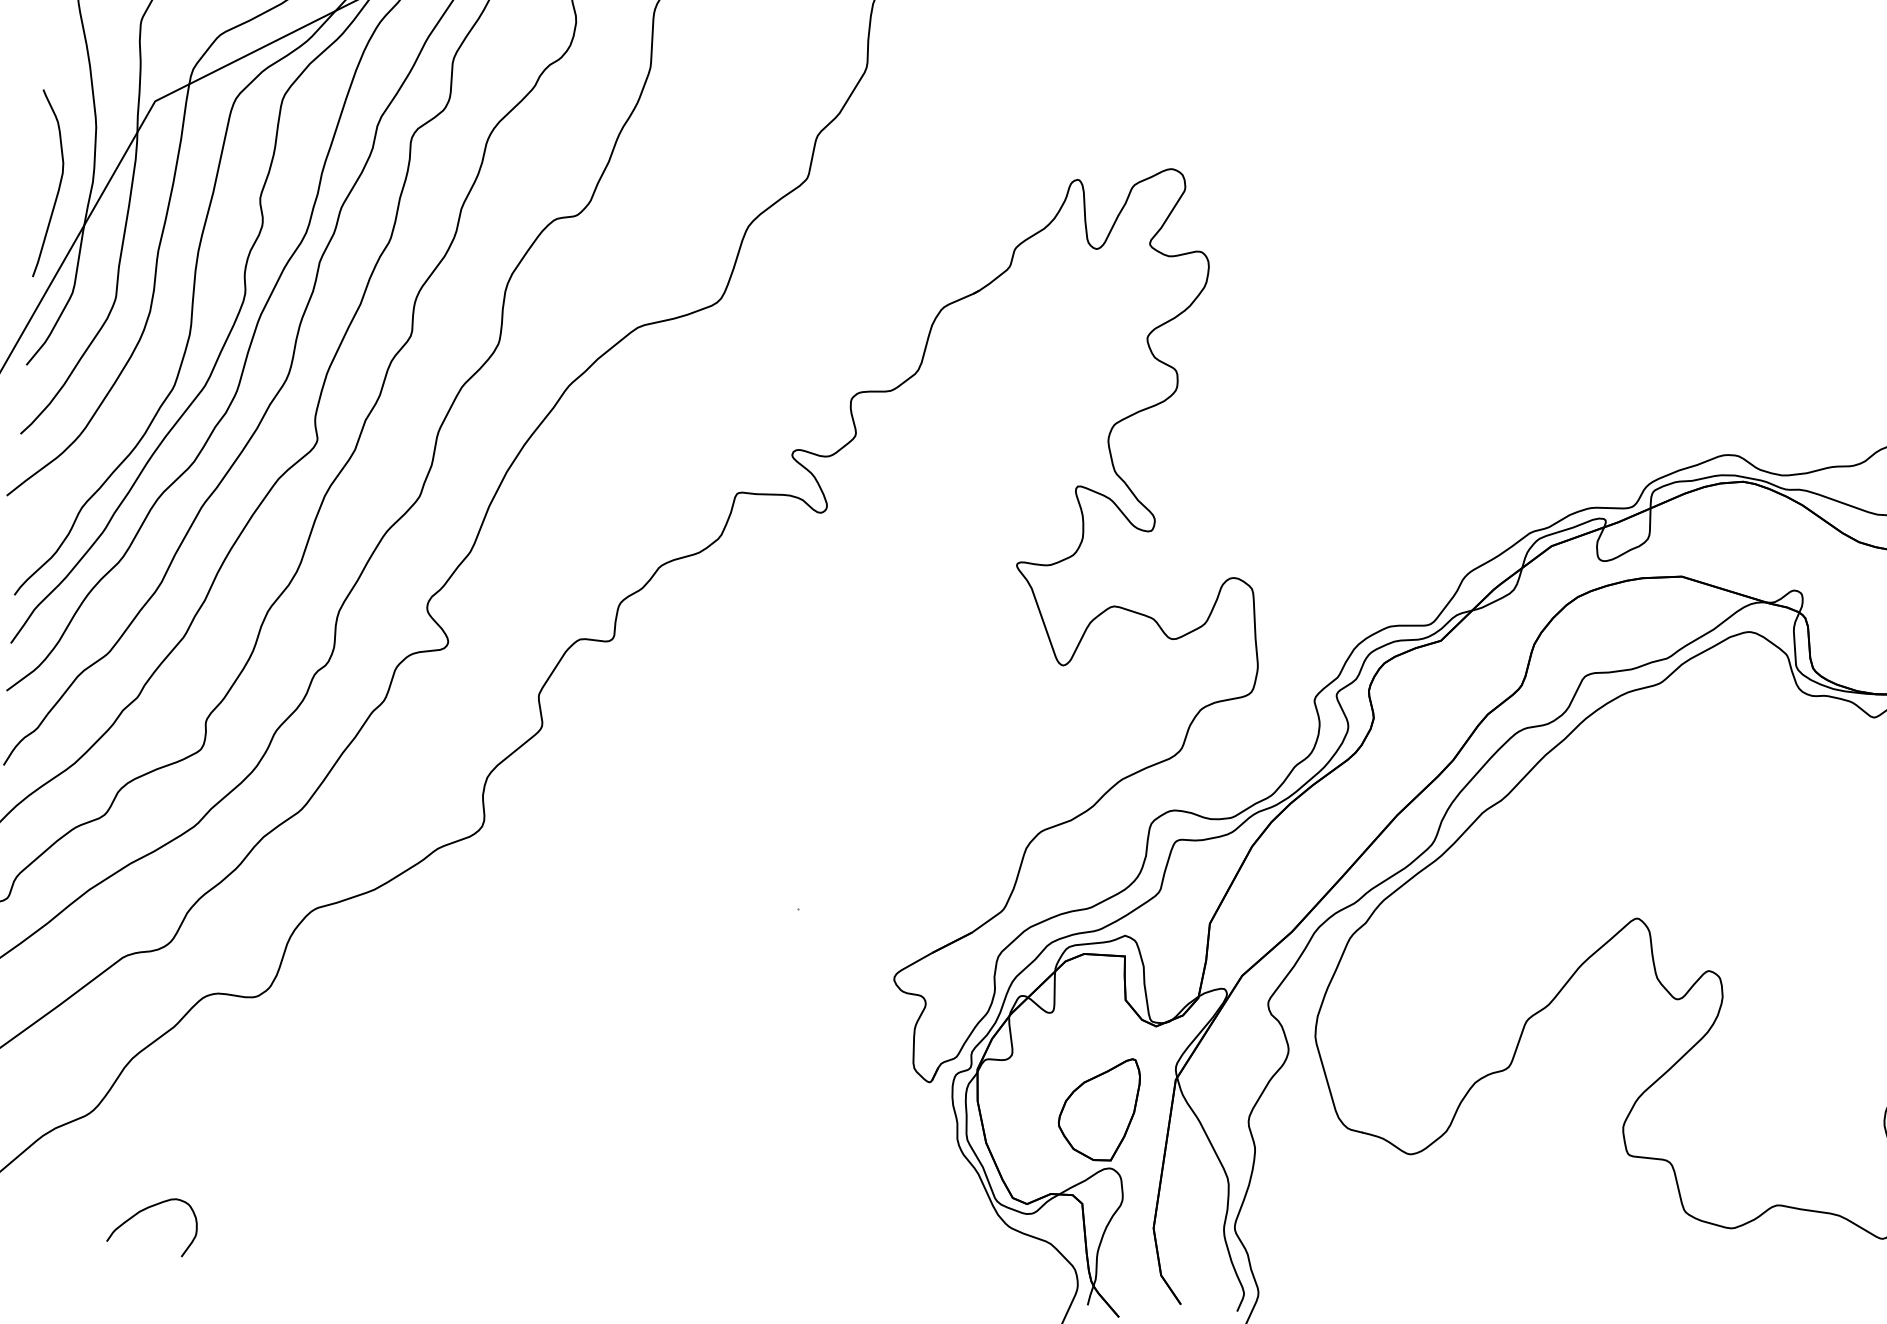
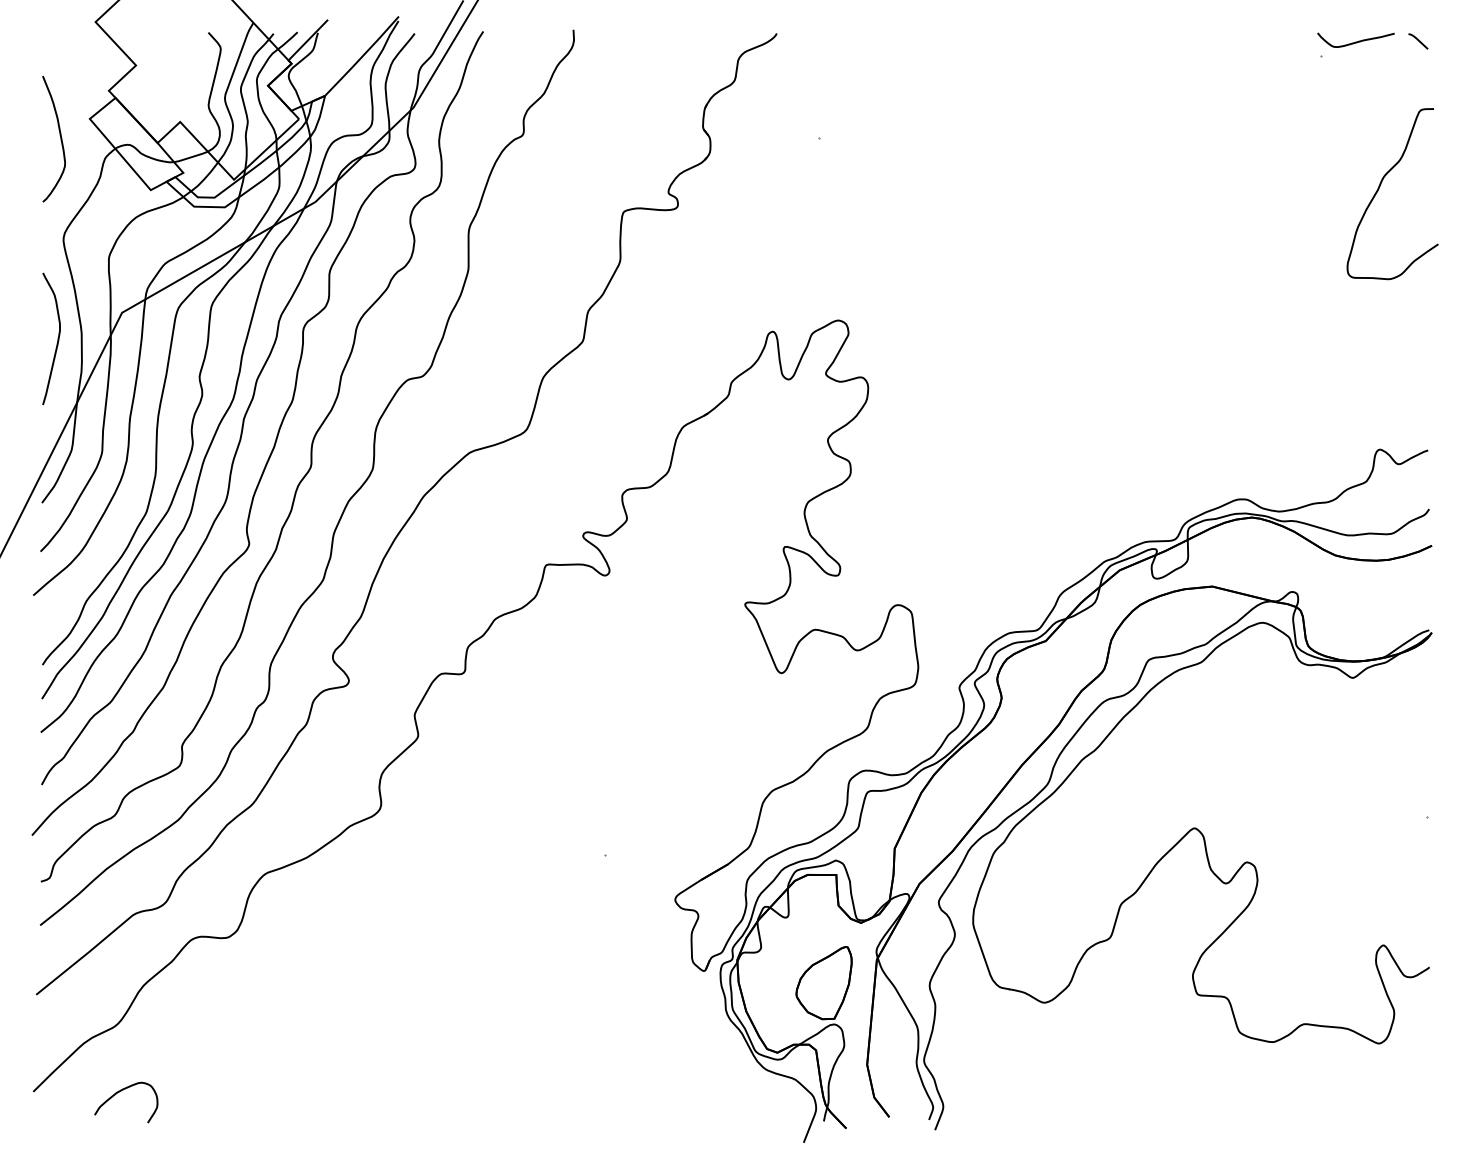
curve: (58, 183) -> (57, 338), moved
curve: (146, 1210) -> (121, 1091), moved

